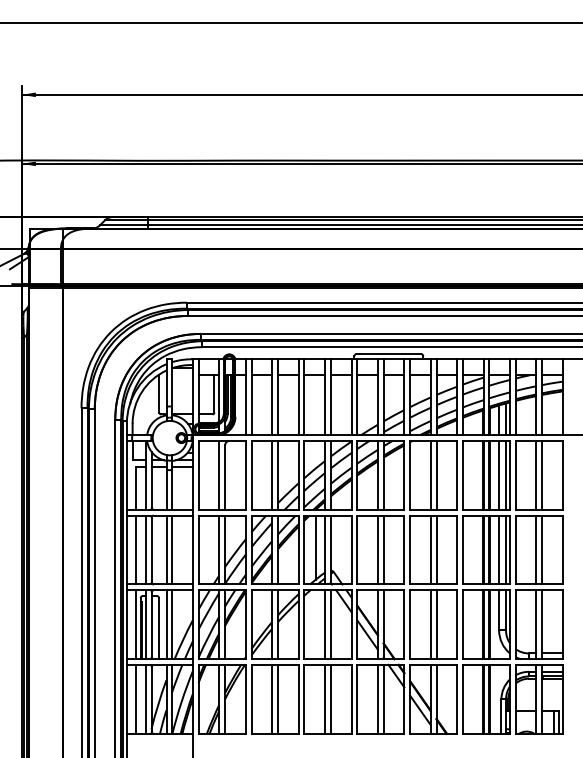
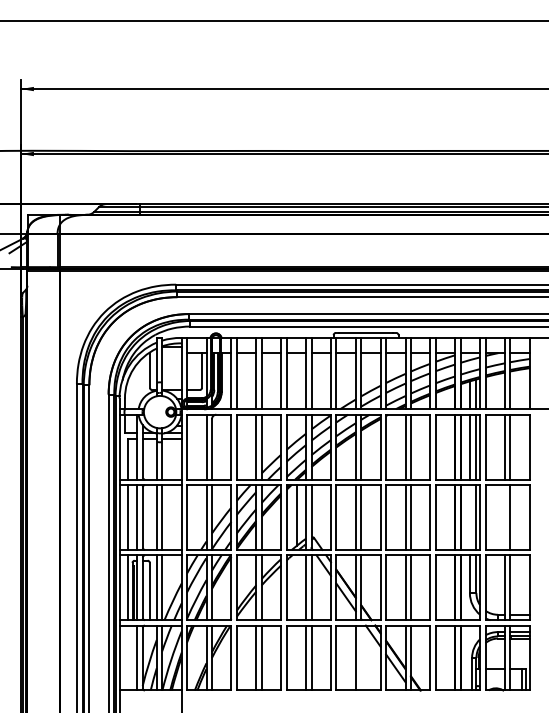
line: (498, 550) -> (469, 517), removed
line: (536, 550) -> (505, 517), removed
line: (135, 698) -> (127, 657), removed
line: (383, 698) -> (361, 657), removed

